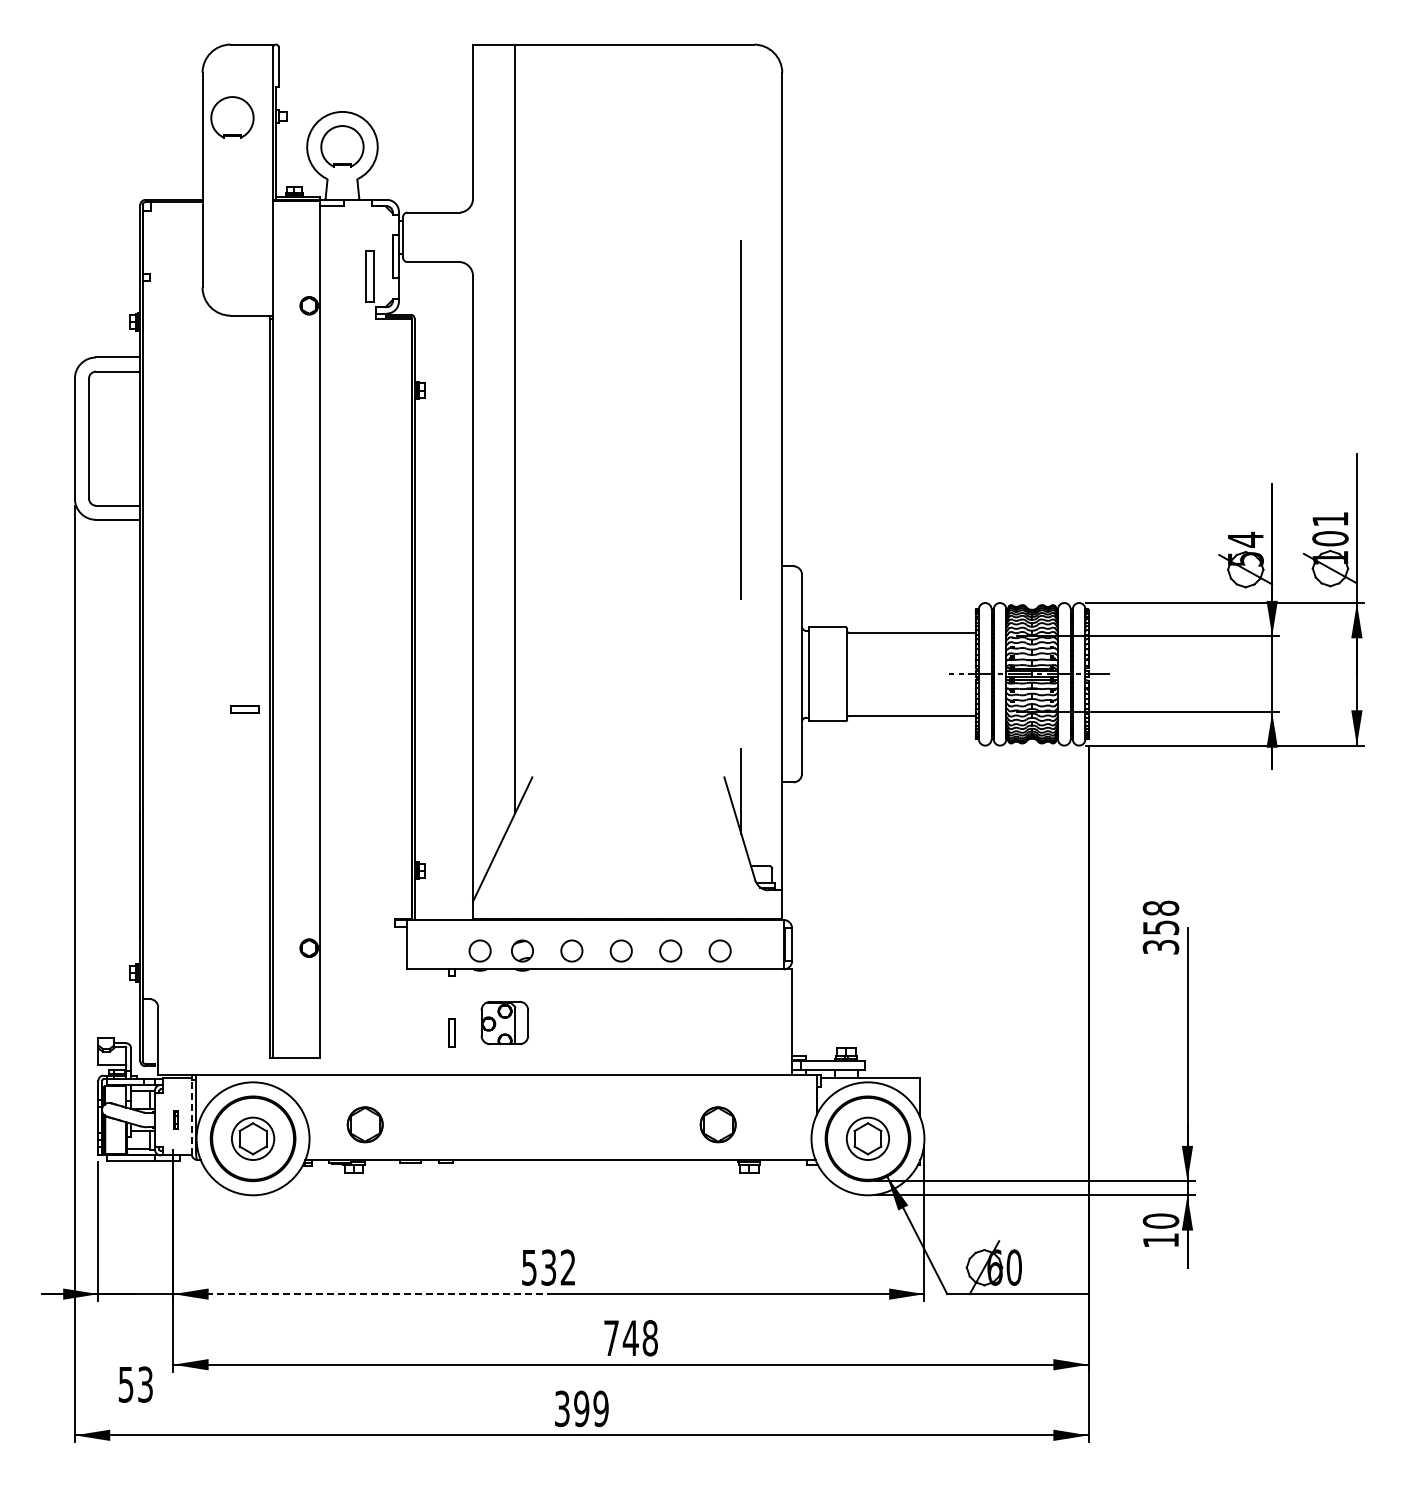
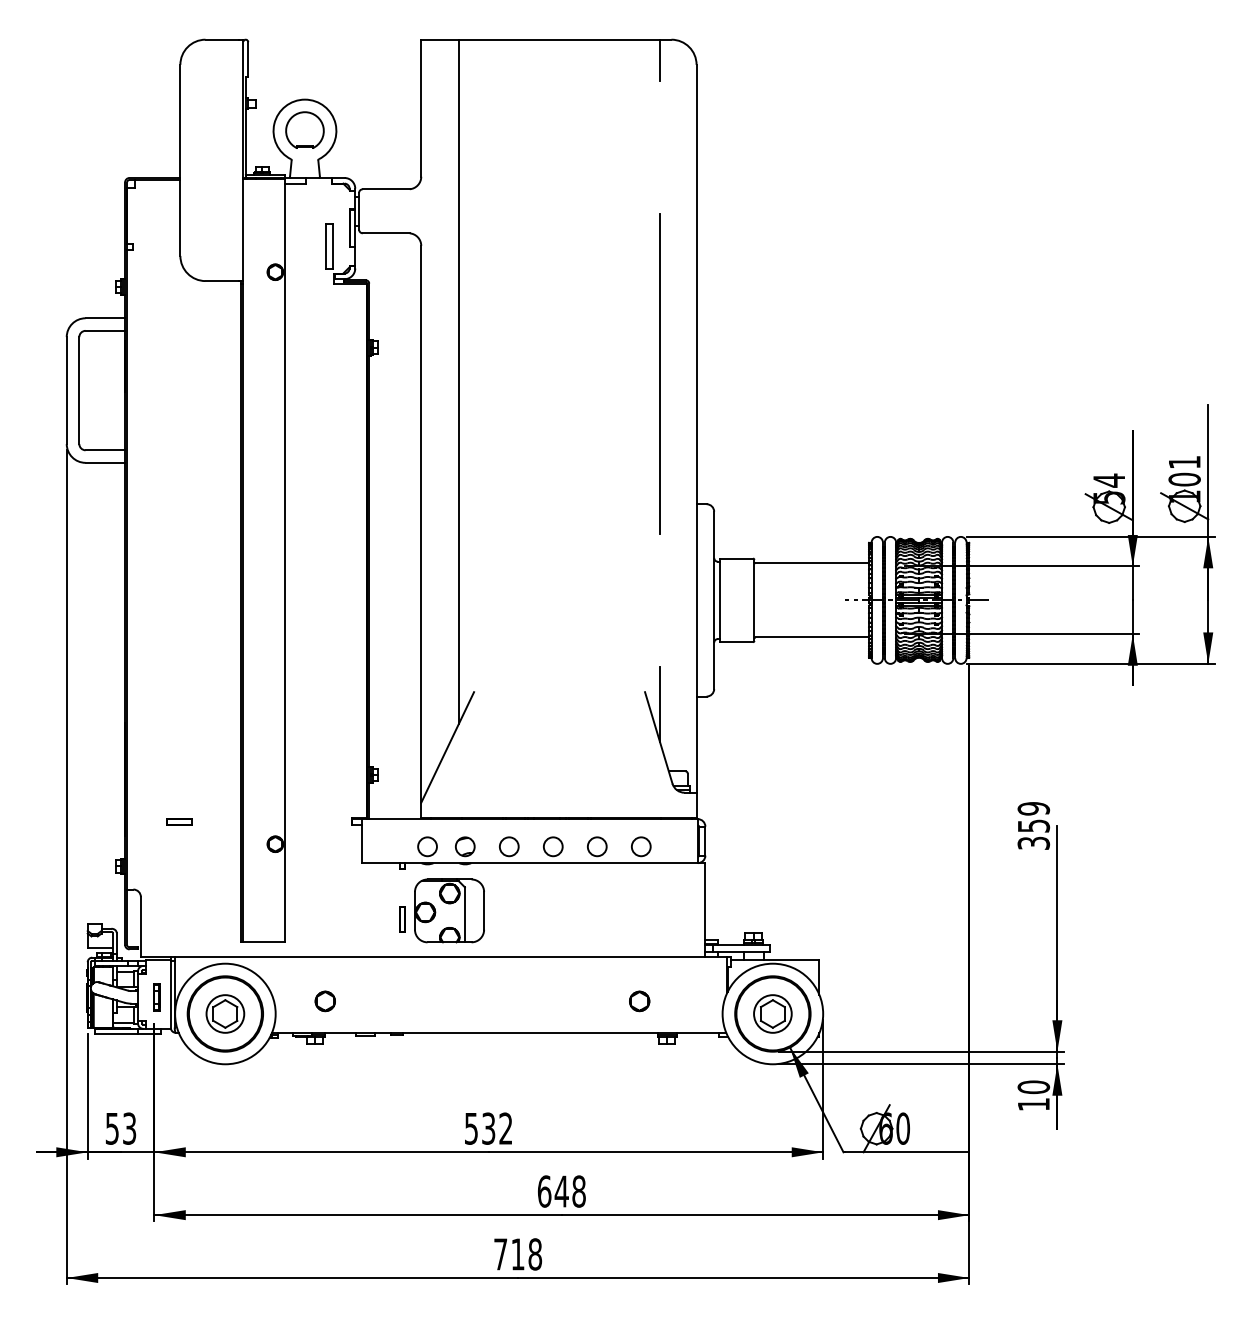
line: (741, 67) -> (660, 60), added
part: (232, 117) -> (207, 104), removed
part: (244, 709) -> (179, 822), moved
text: (1161, 908) -> (1034, 808), 358 -> 359
part: (504, 1022) -> (449, 910), size x1.67
line: (191, 1116) -> (170, 994), dashed -> solid
part: (176, 1119) -> (157, 996), size x1.67
part: (365, 1124) -> (325, 1001), size x0.62
part: (718, 1124) -> (639, 1001), size x0.62
line: (361, 1294) -> (321, 1152), dashed -> solid
text: (611, 1338) -> (544, 1191), 748 -> 648
text: (135, 1384) -> (120, 1128), moved
text: (581, 1408) -> (517, 1254), 399 -> 718

